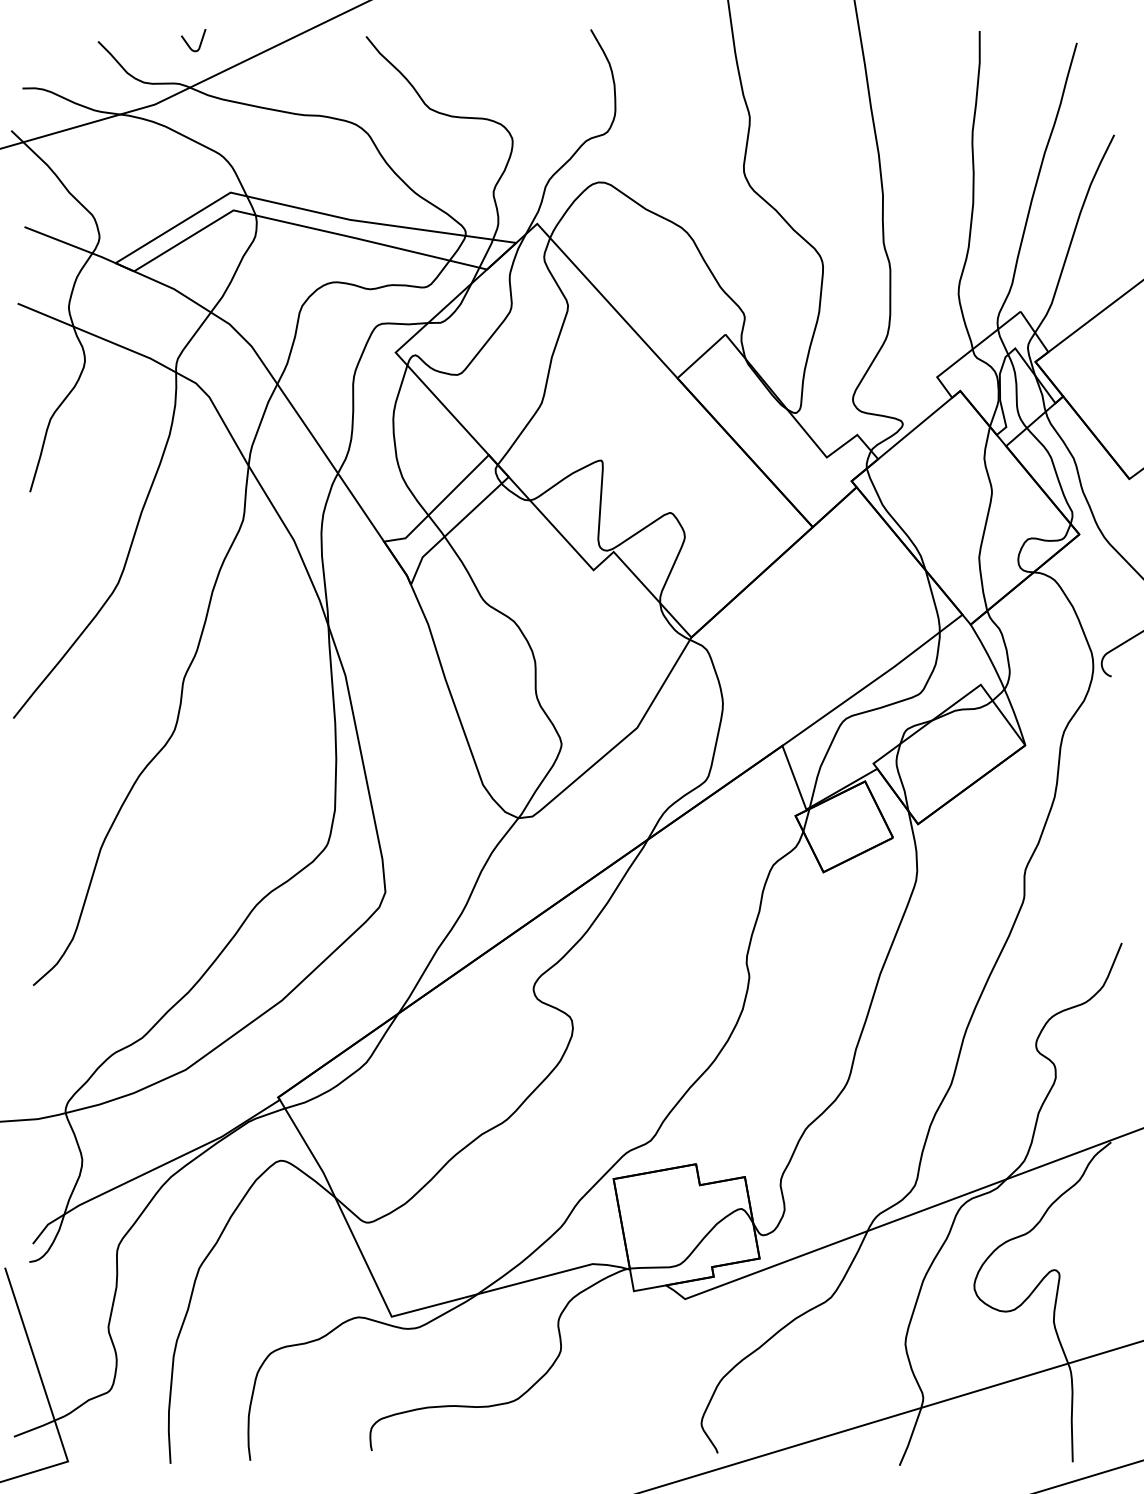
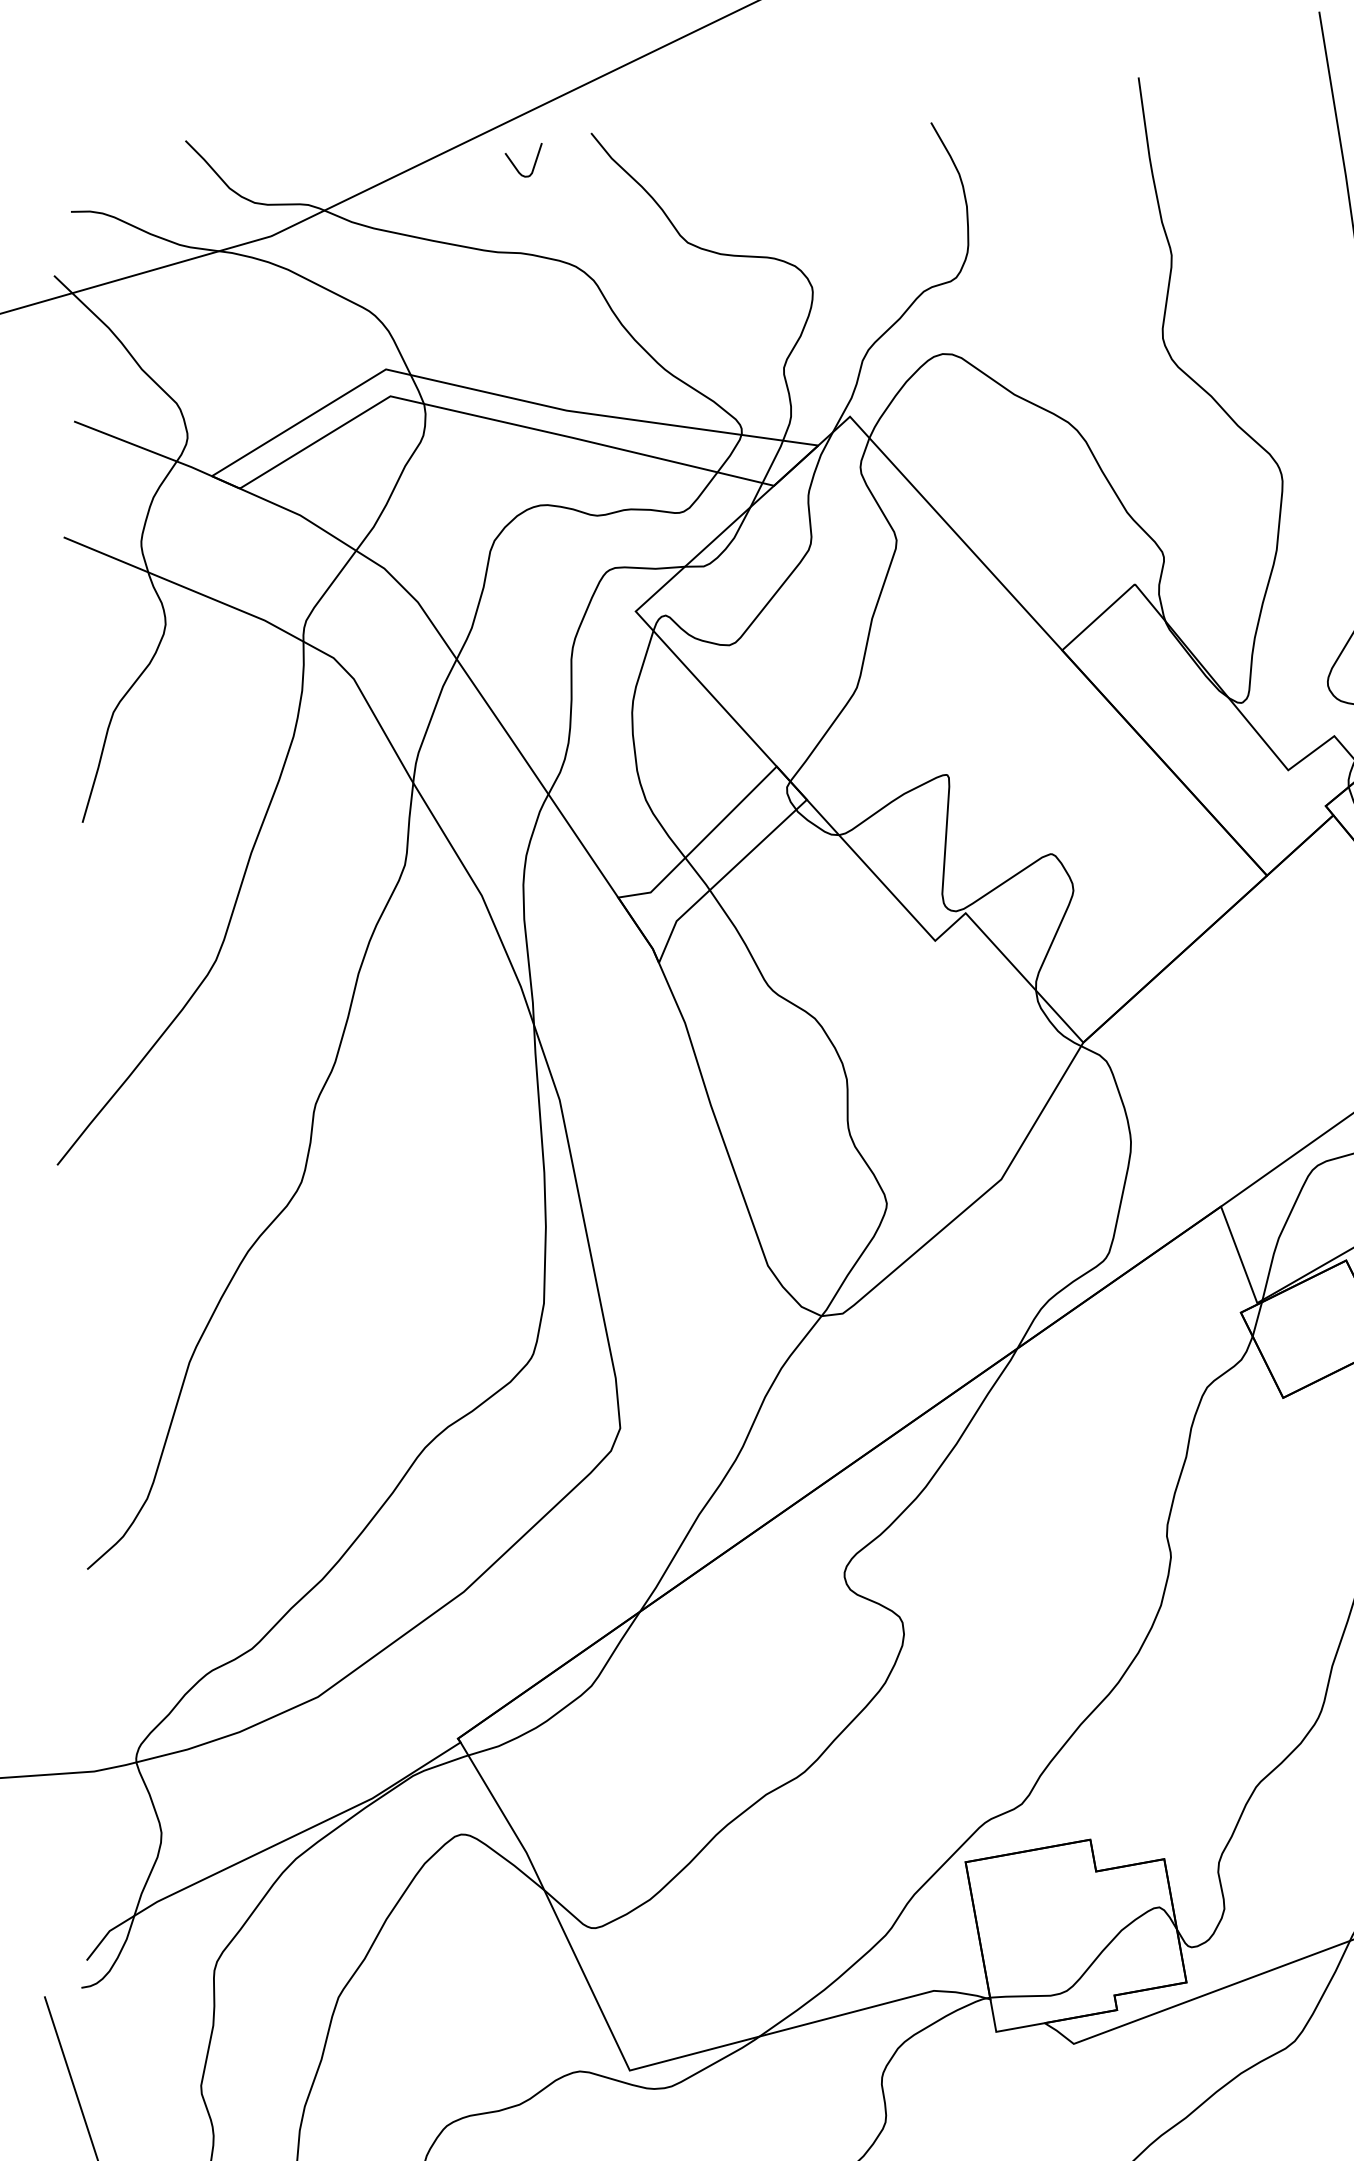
curve: (188, 43) -> (515, 164), moved

